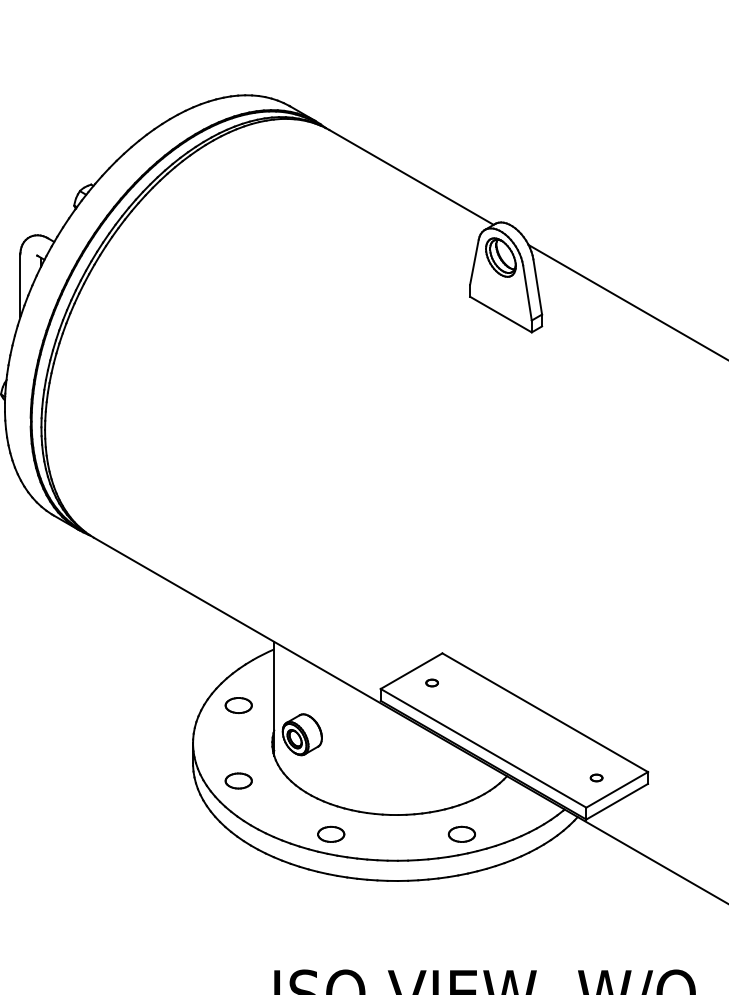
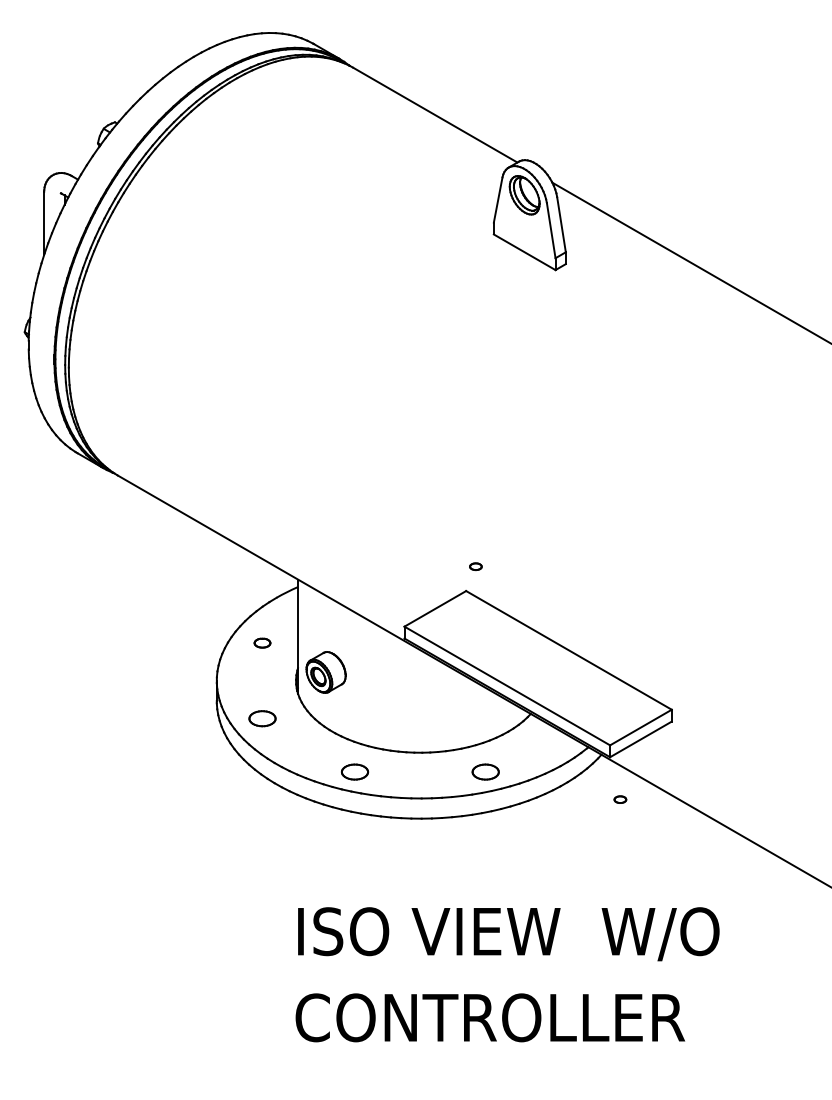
part: (431, 682) -> (475, 566), moved
part: (238, 704) -> (262, 642), size x0.6
part: (596, 777) -> (620, 799), moved

